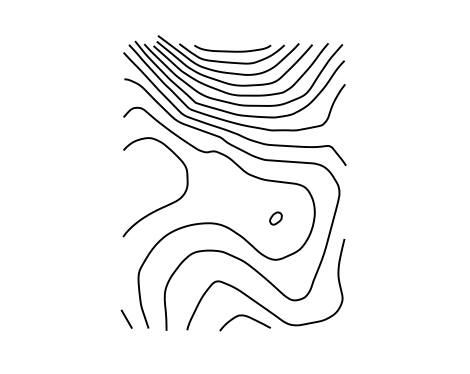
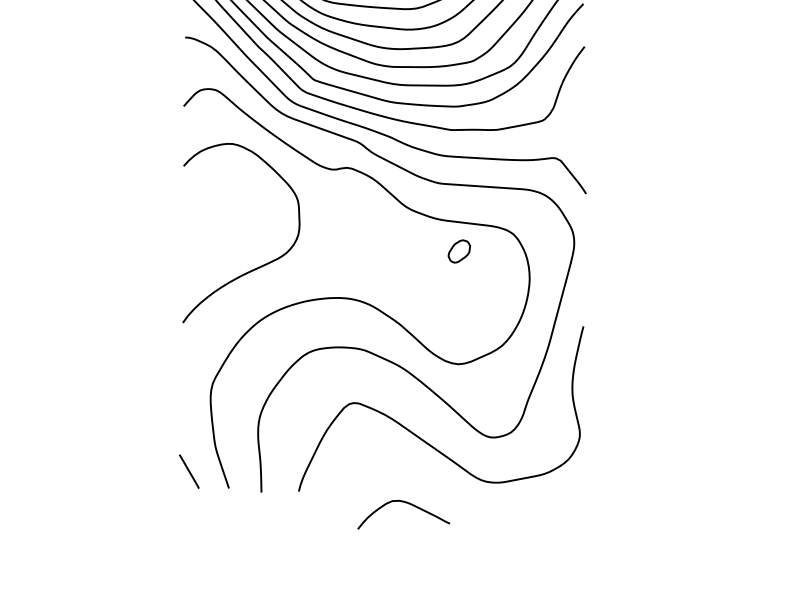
part: (275, 218) -> (458, 251), moved
curve: (246, 317) -> (406, 504), moved

